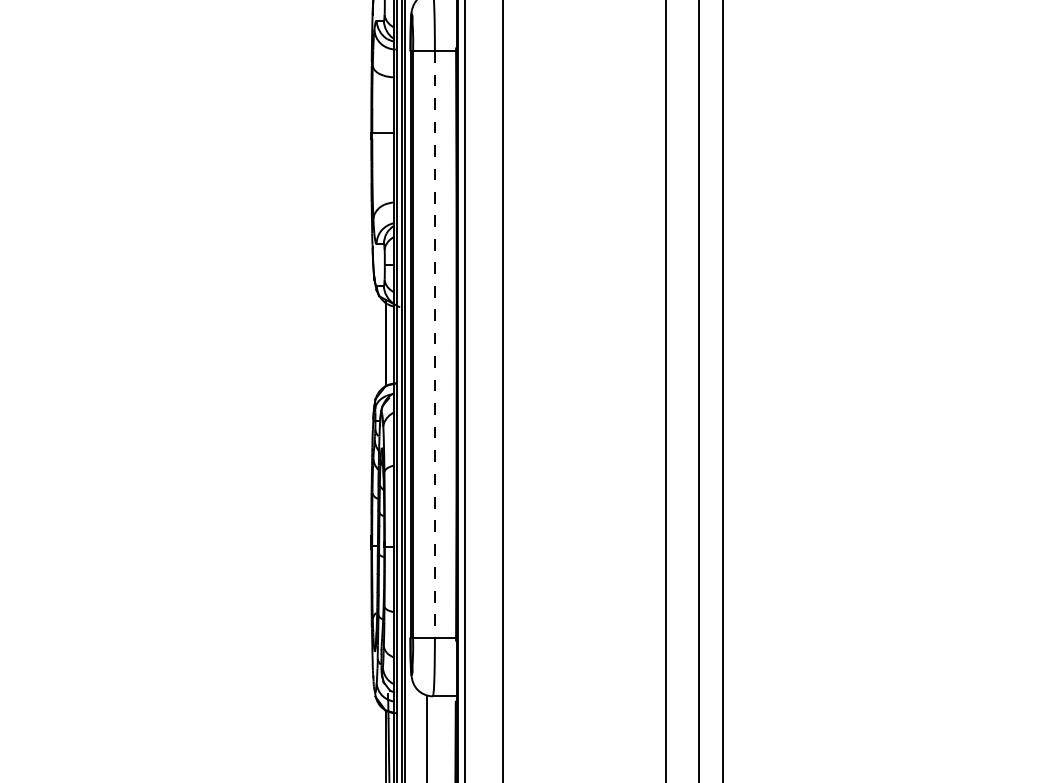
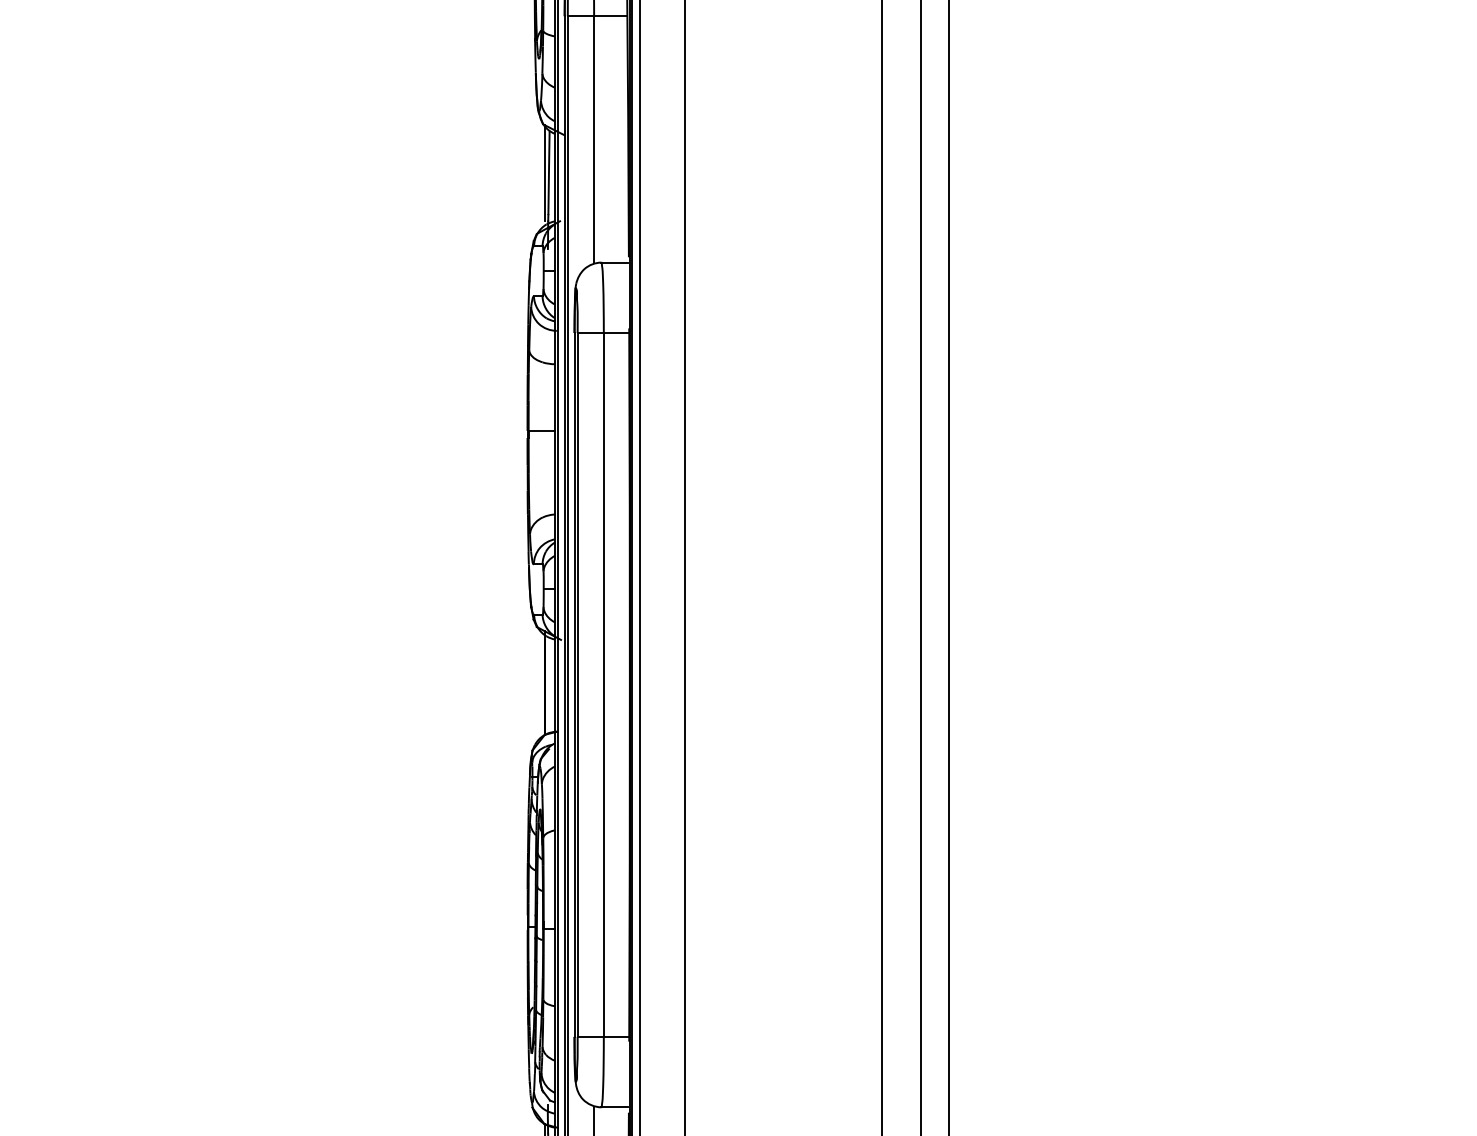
line: (434, 344) -> (603, 684), dashed -> solid

